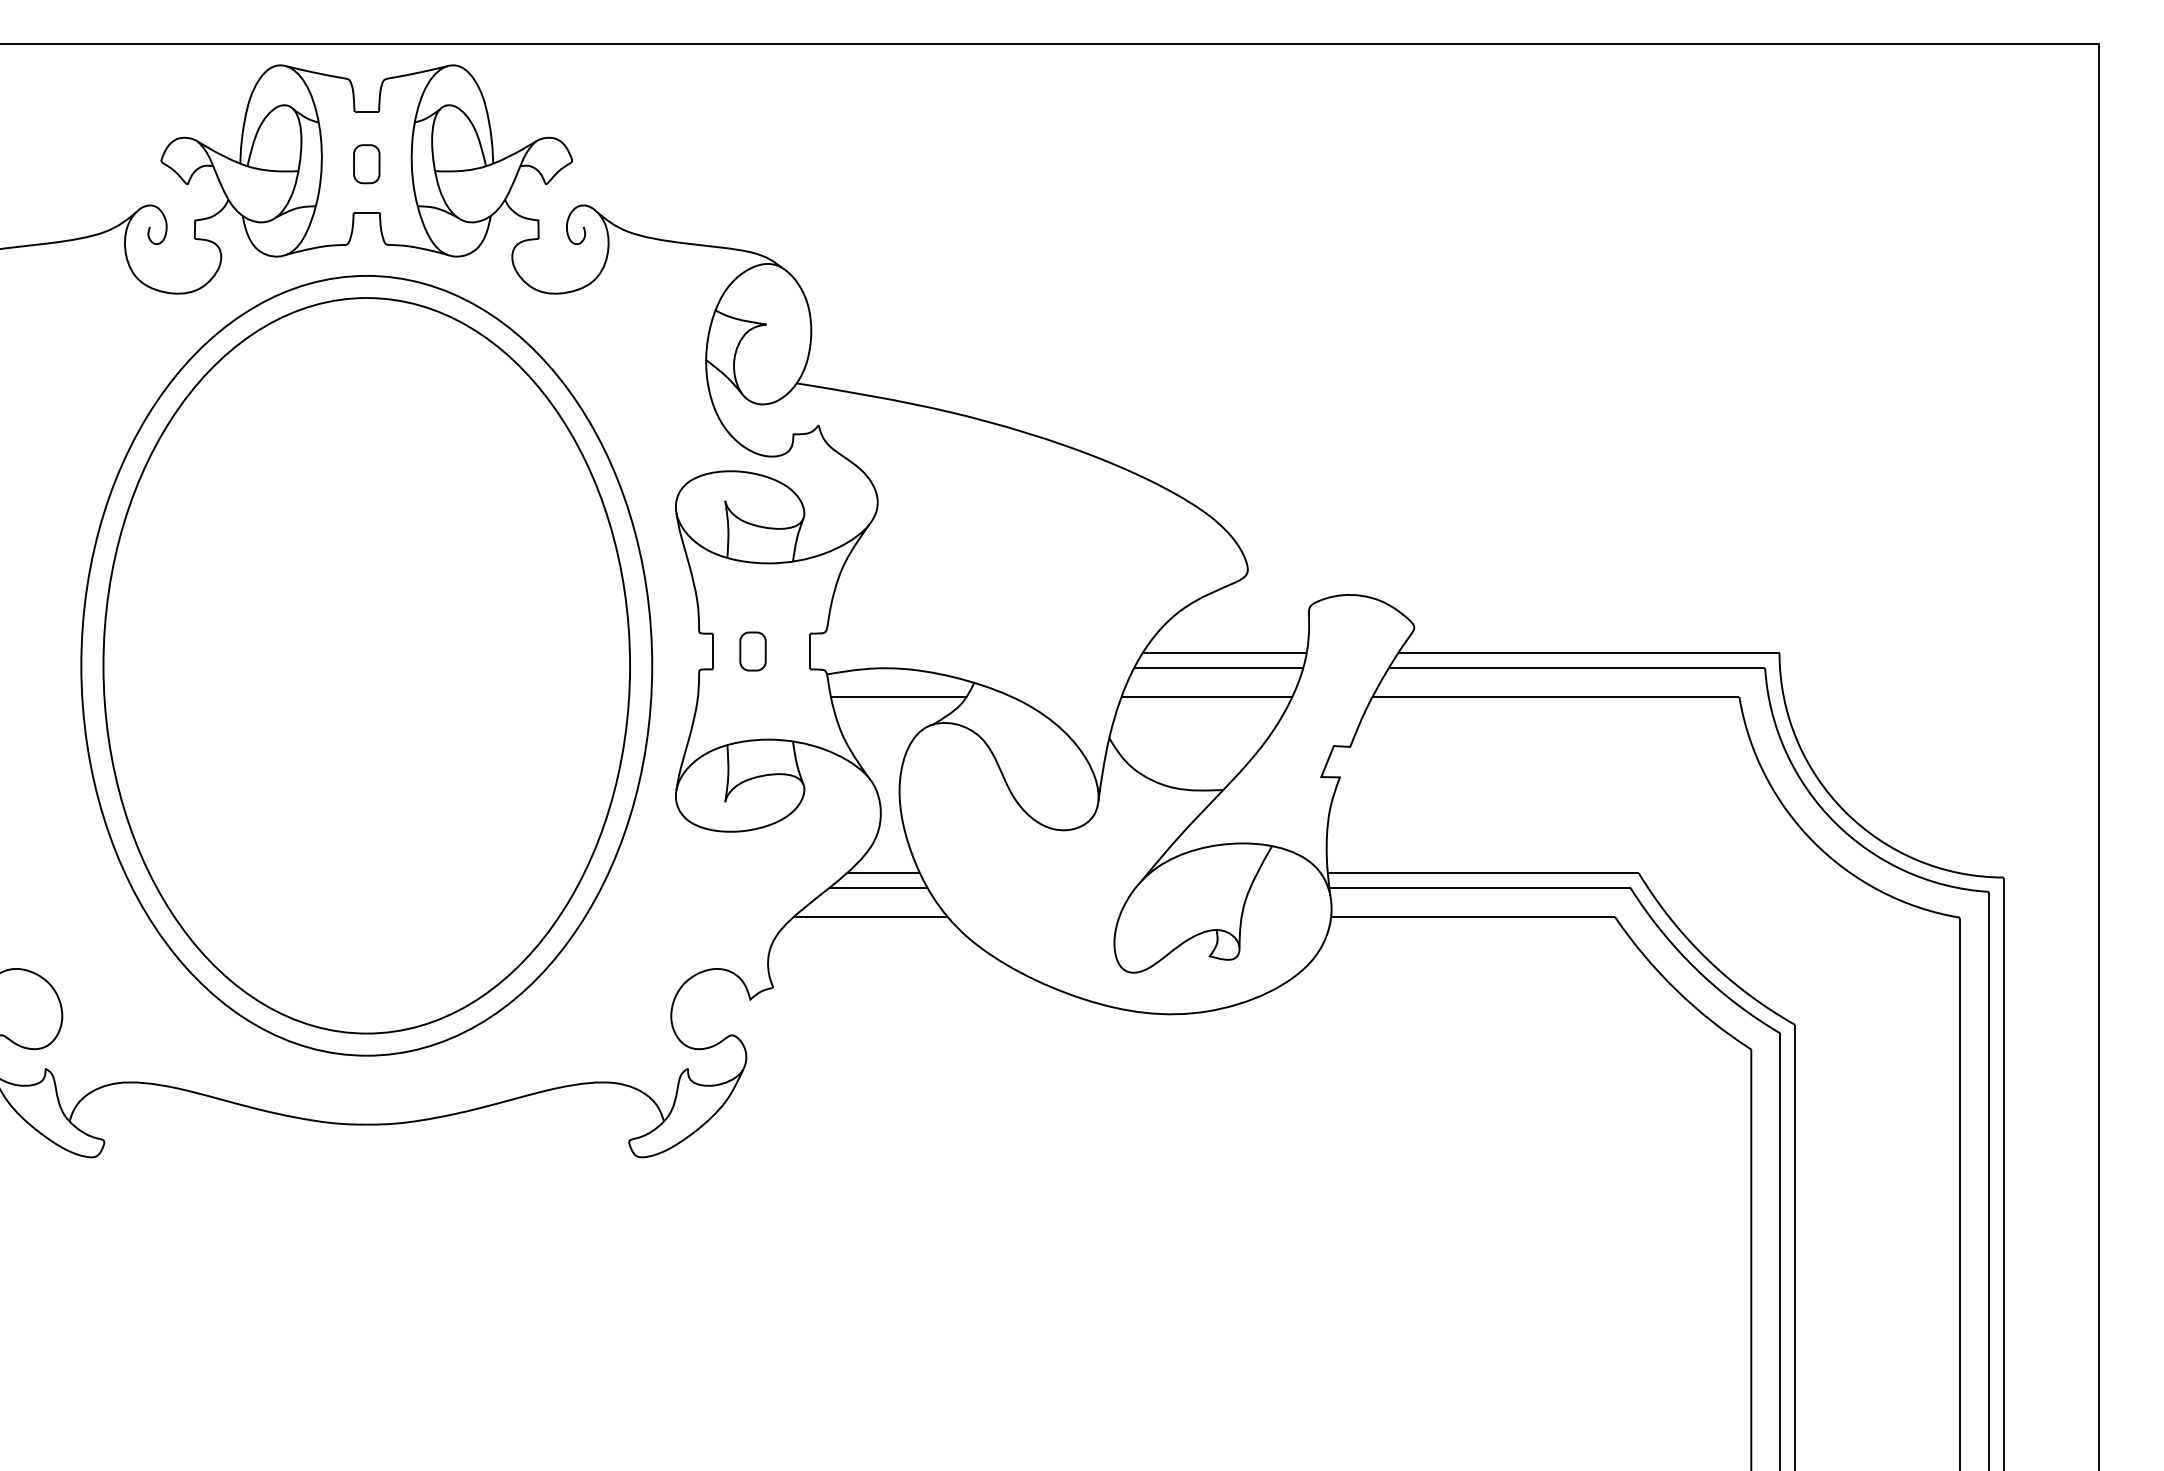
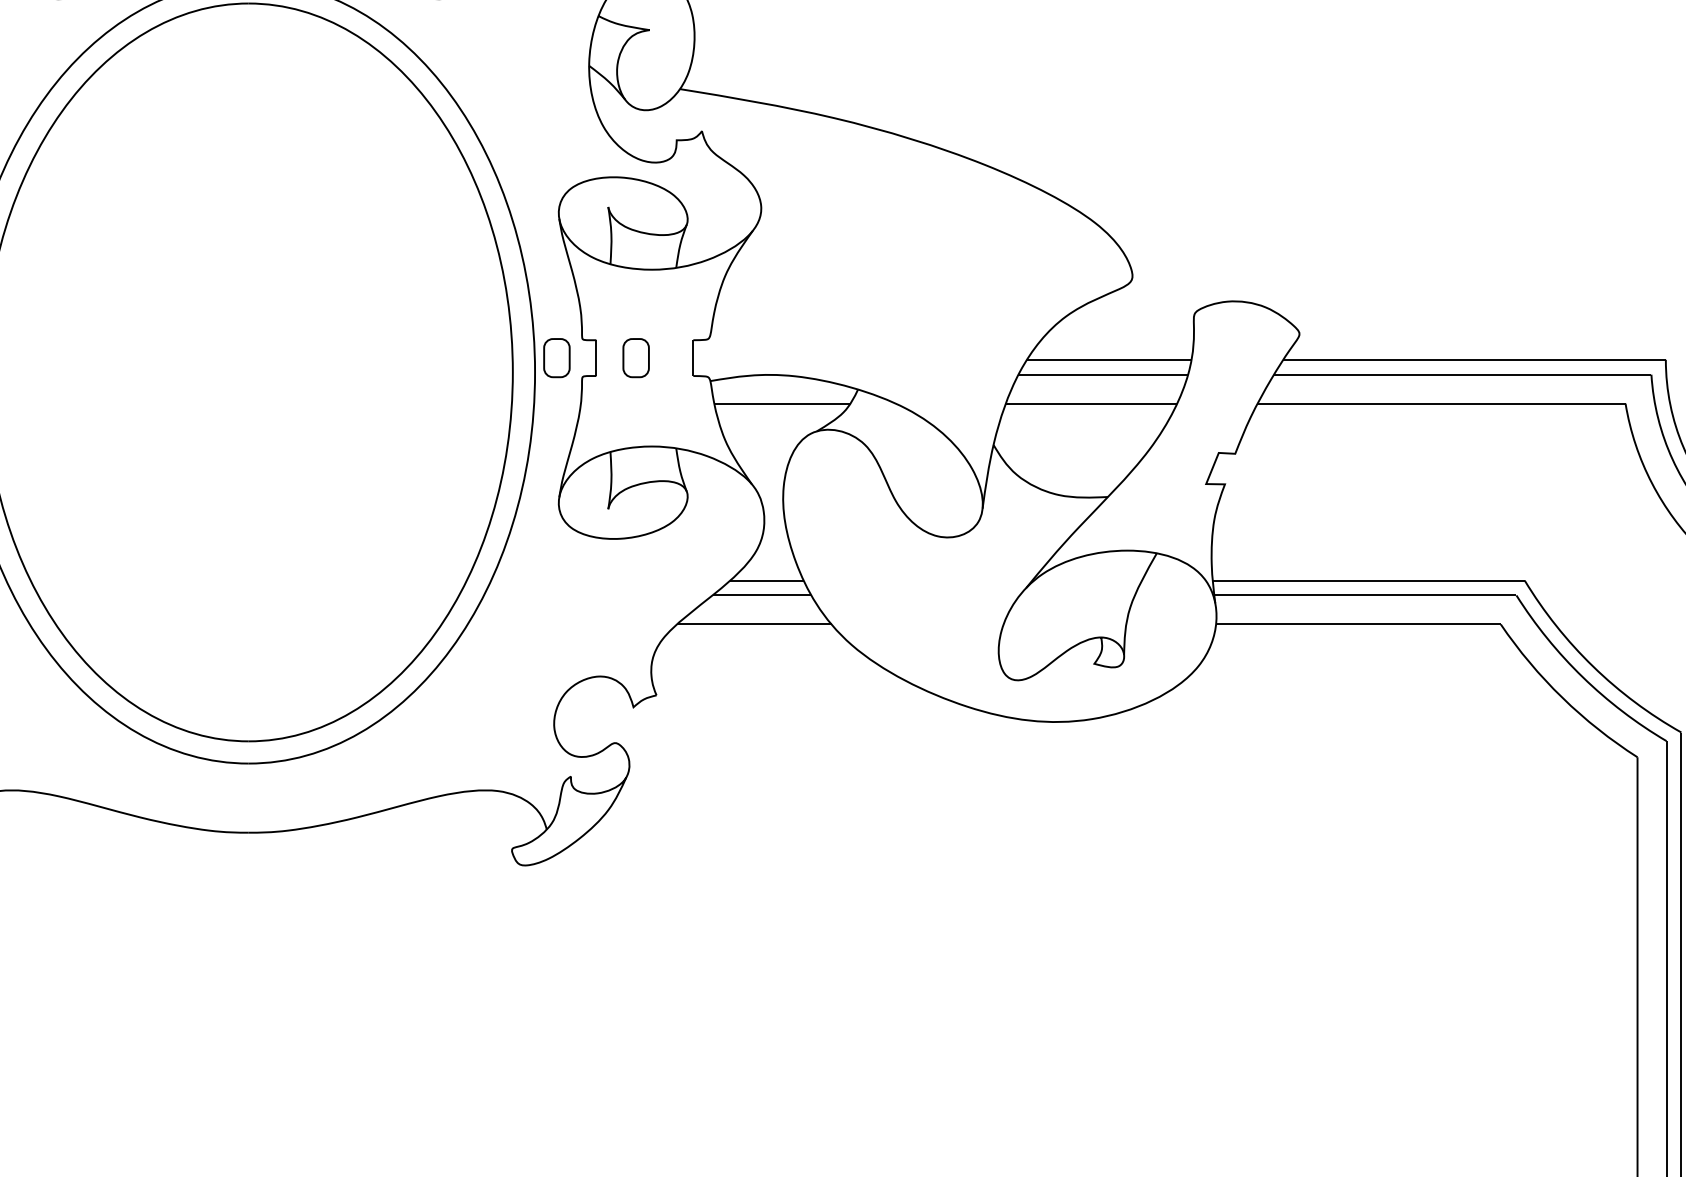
part: (673, 651) -> (556, 358), added

